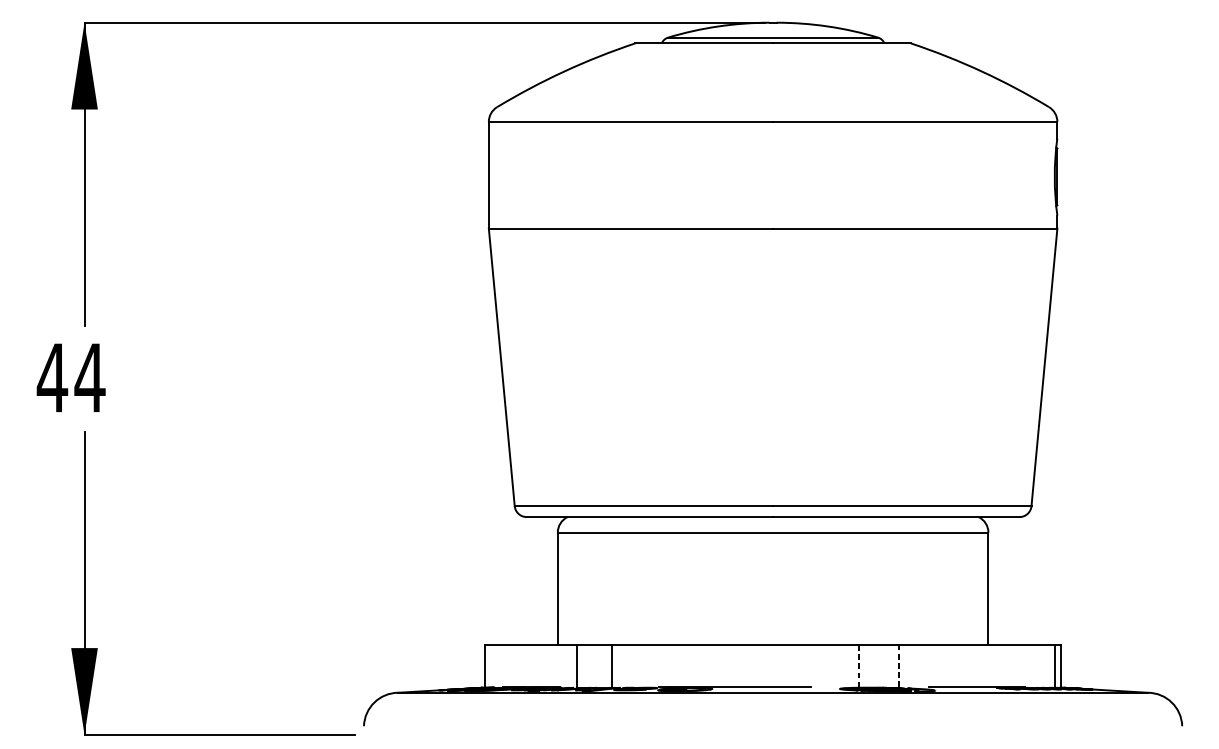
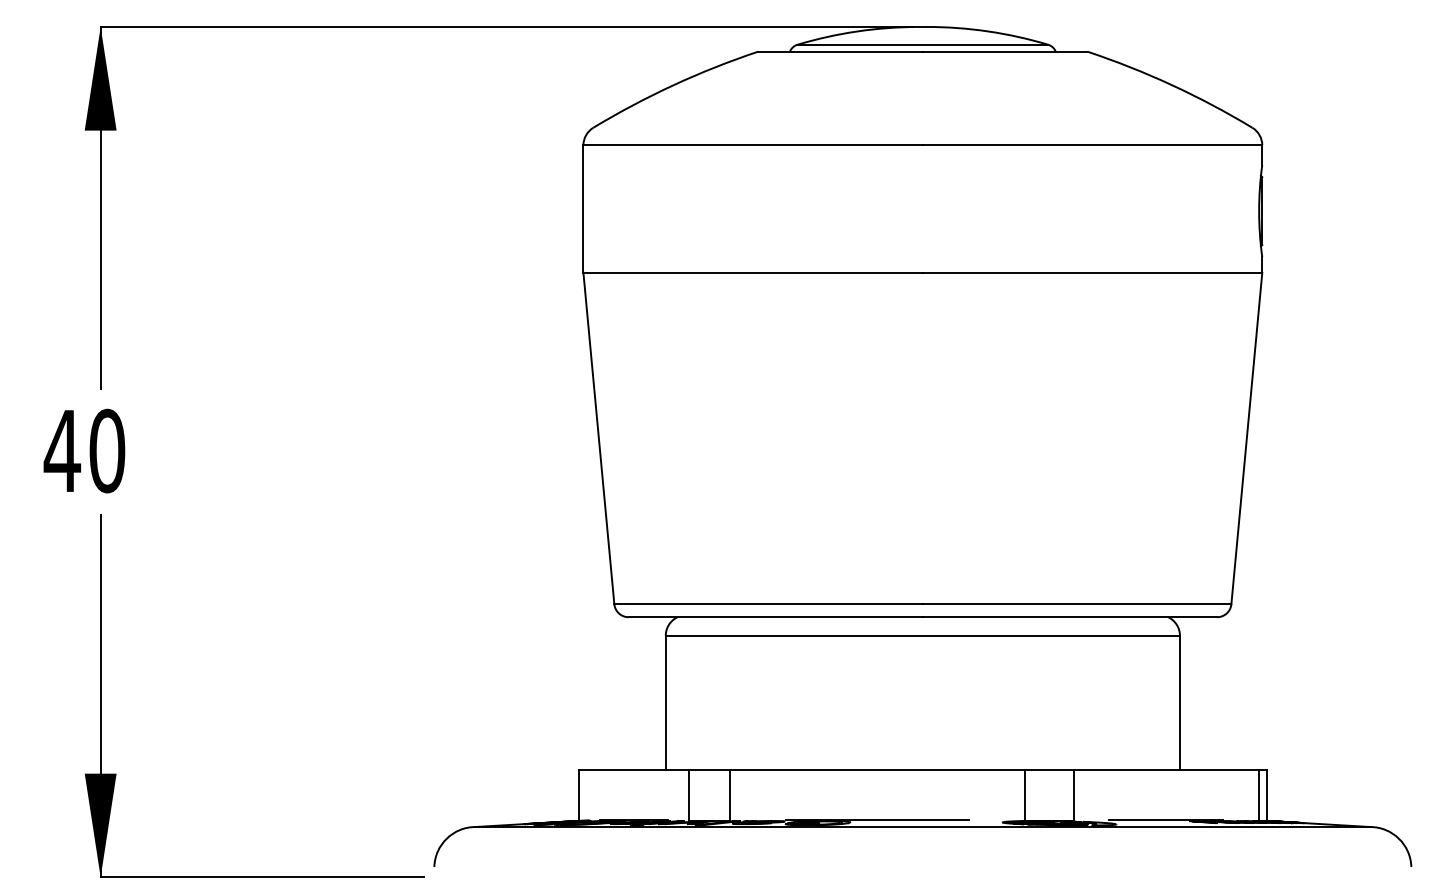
text: (89, 377) -> (106, 450), 44 -> 40
line: (858, 666) -> (1024, 795), dashed -> solid
line: (899, 666) -> (1073, 795), dashed -> solid

